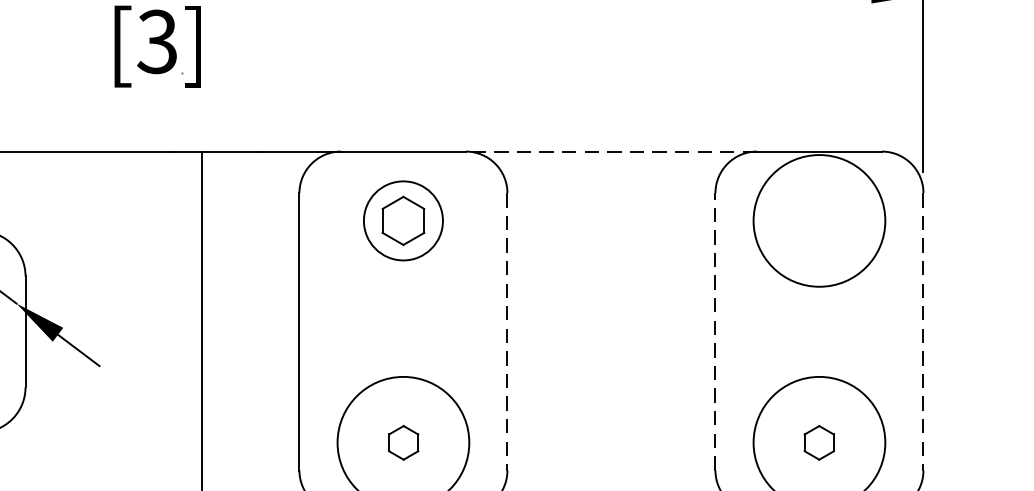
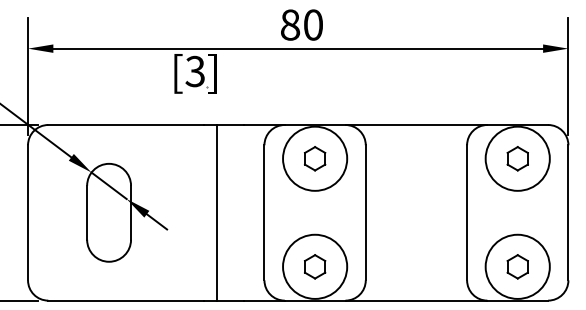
line: (611, 152) -> (416, 125), dashed -> solid
circle: (404, 220) -> (315, 158), size x1.67
part: (818, 220) -> (517, 158), added
line: (506, 331) -> (365, 212), dashed -> solid
line: (716, 331) -> (467, 212), dashed -> solid
line: (923, 331) -> (568, 212), dashed -> solid
part: (404, 442) -> (315, 266), size x1.43
part: (818, 442) -> (517, 266), size x1.43

